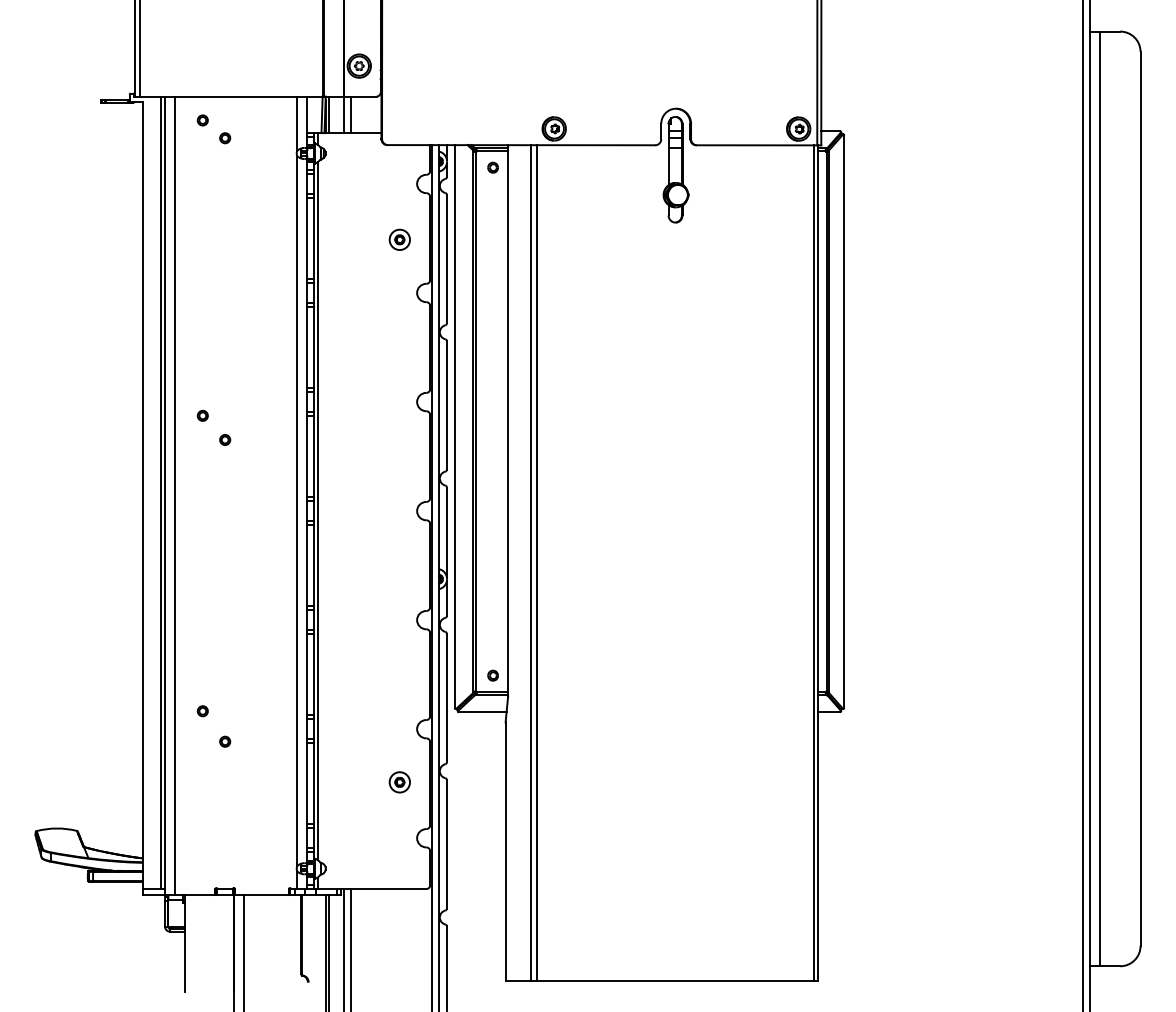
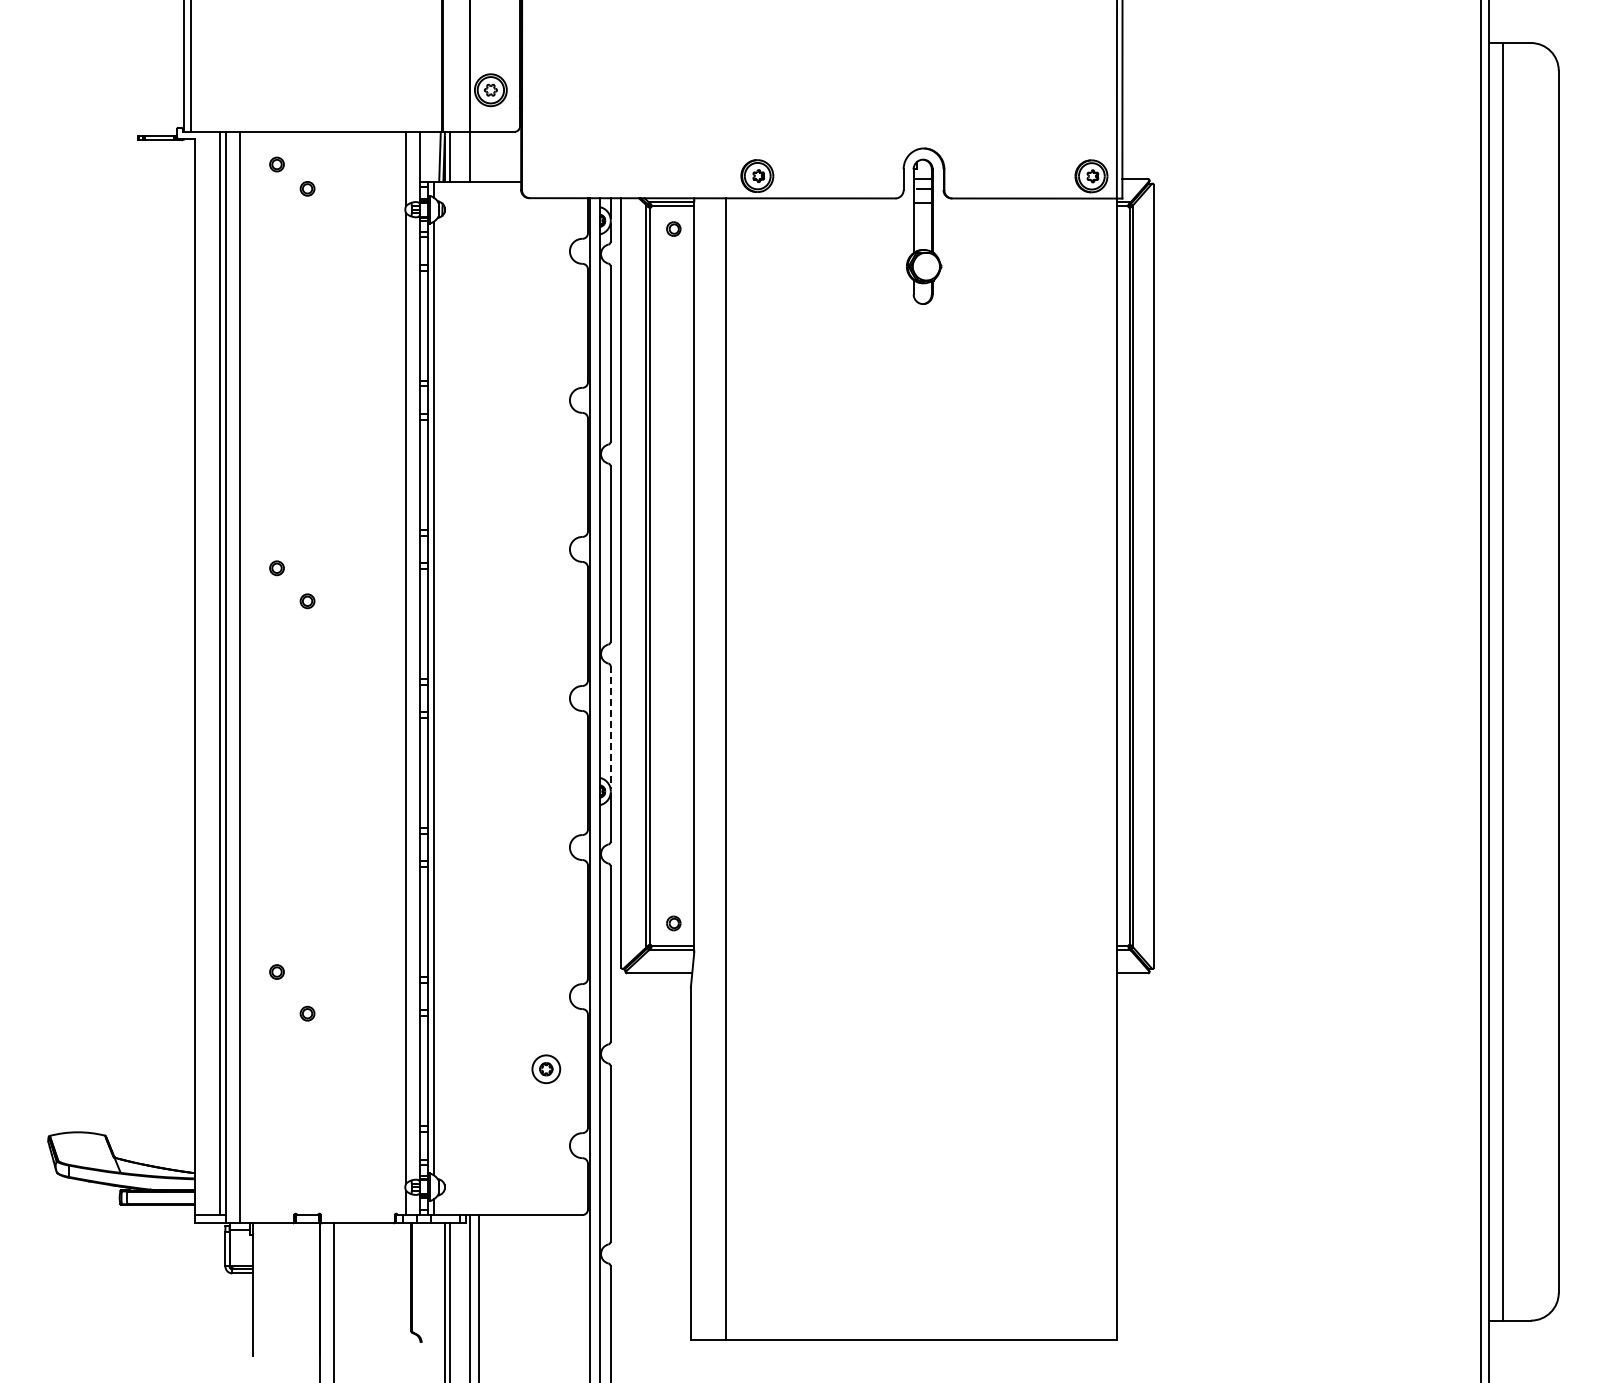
line: (350, 114) -> (479, 156), removed
part: (399, 239) -> (546, 327), removed
line: (446, 532) -> (610, 727), solid -> dashed
line: (537, 563) -> (734, 769), removed
line: (813, 563) -> (1111, 769), removed

